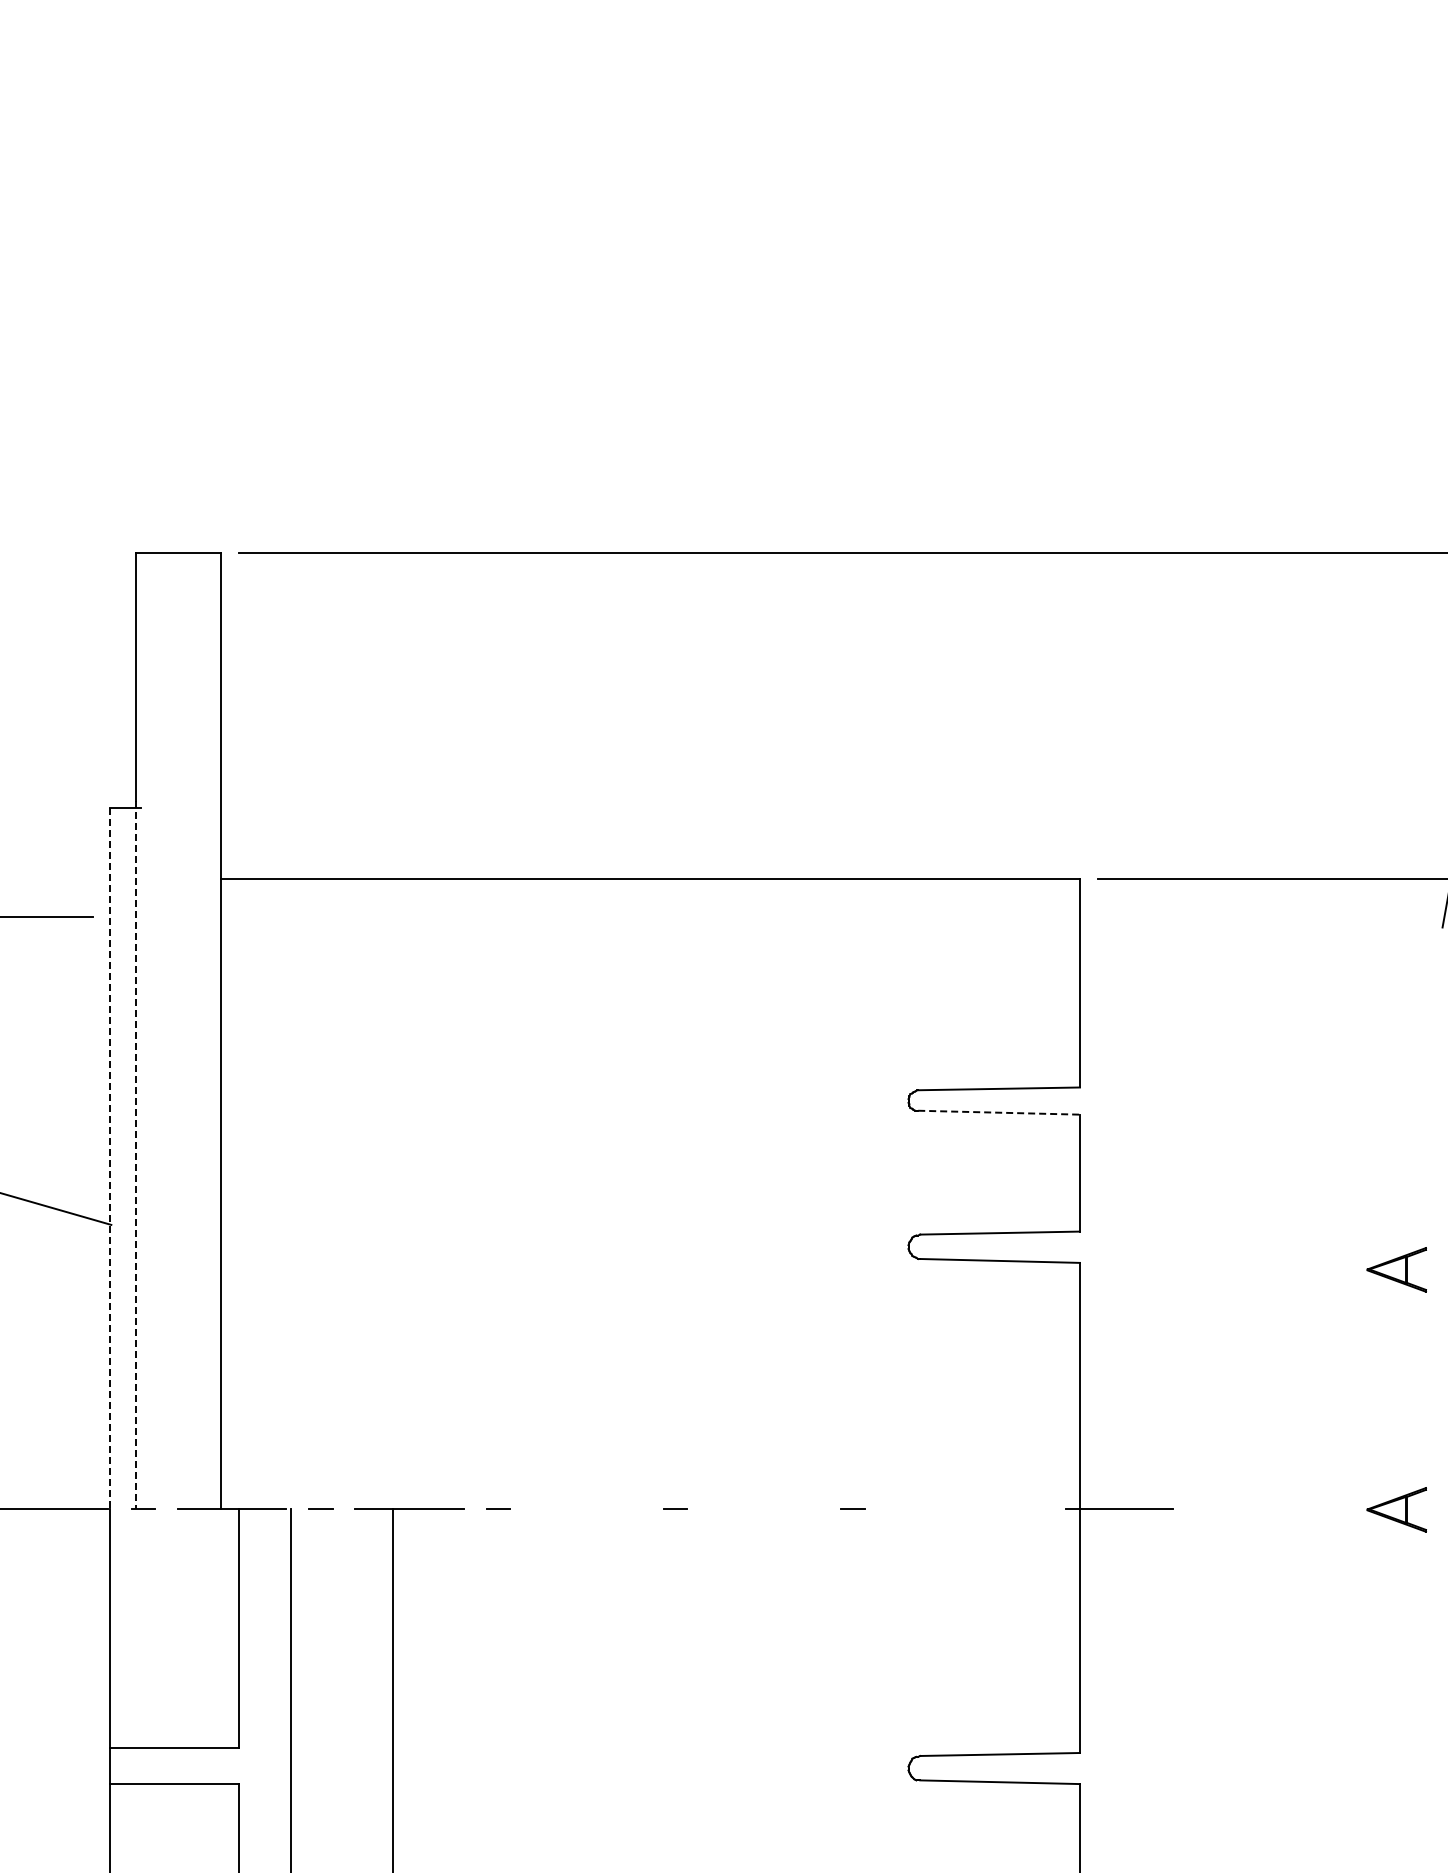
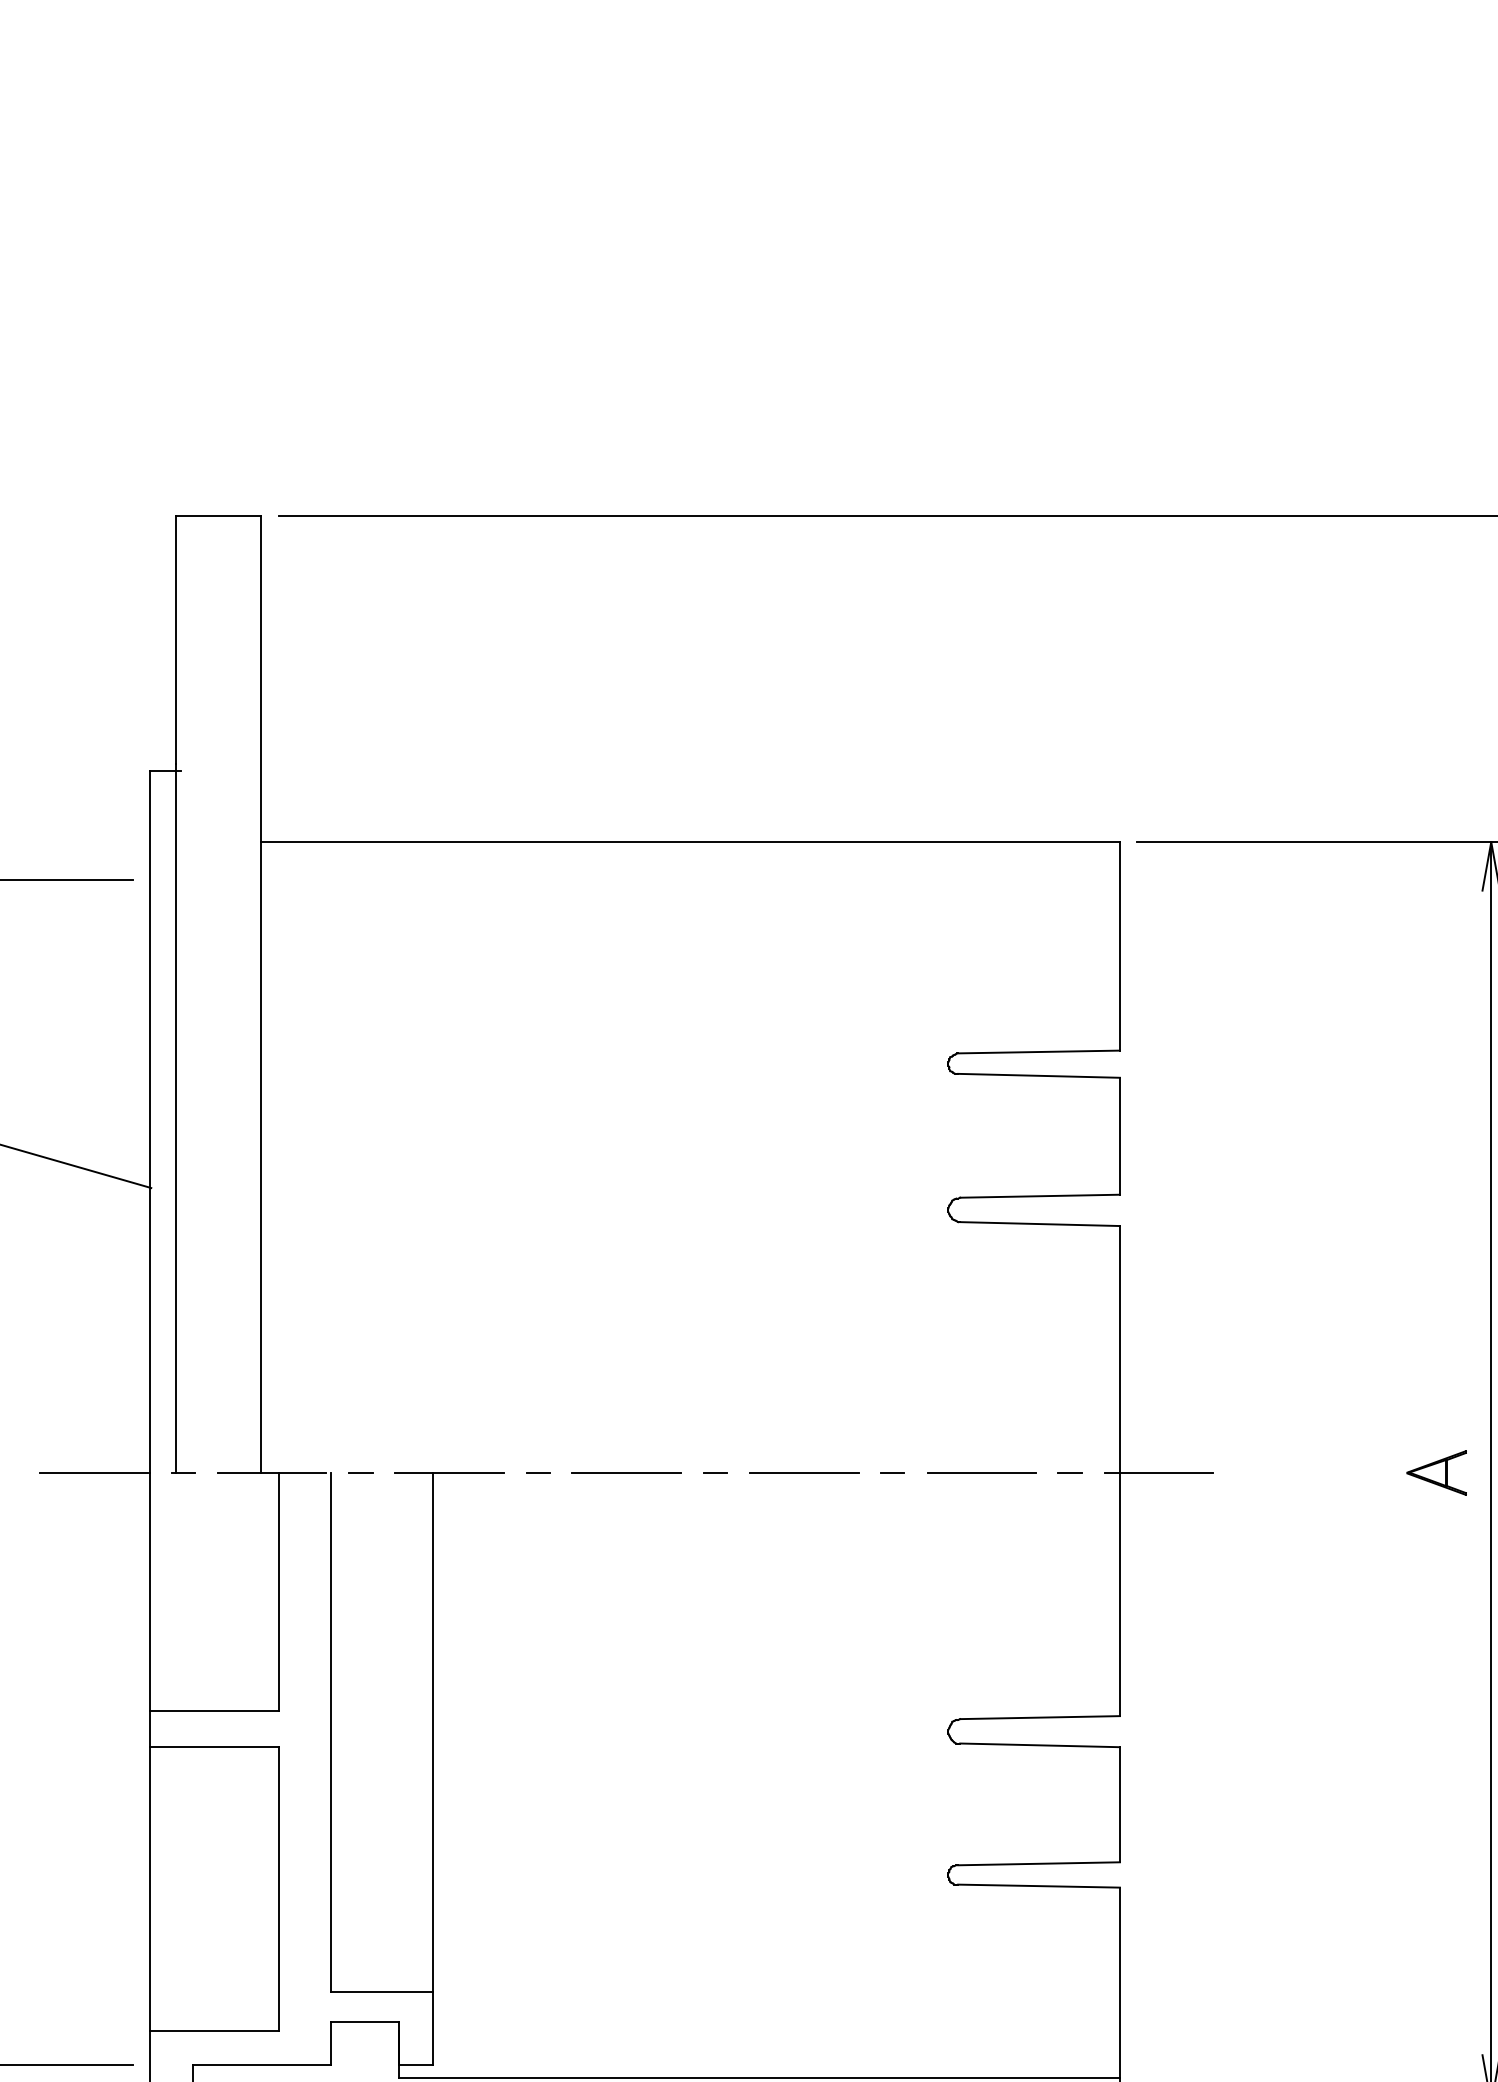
line: (999, 1112) -> (1039, 1075), dashed -> solid
line: (135, 1155) -> (175, 1118), dashed -> solid
line: (110, 1158) -> (150, 1121), dashed -> solid
part: (1396, 1269) -> (1436, 1232), removed
line: (586, 1509) -> (626, 1472), added
line: (763, 1509) -> (803, 1472), added
line: (941, 1509) -> (981, 1472), added
line: (1029, 1509) -> (1069, 1472), added

